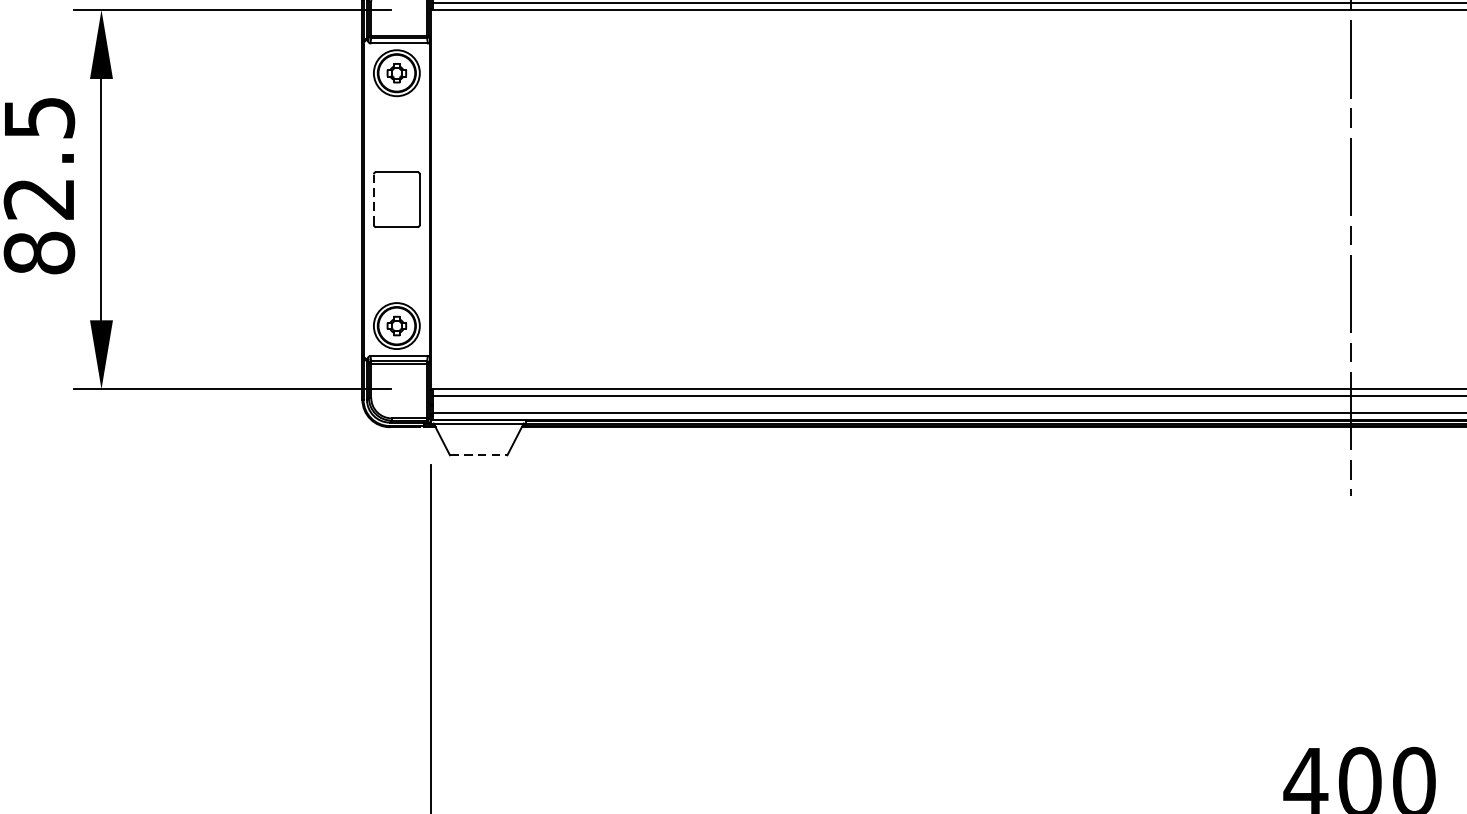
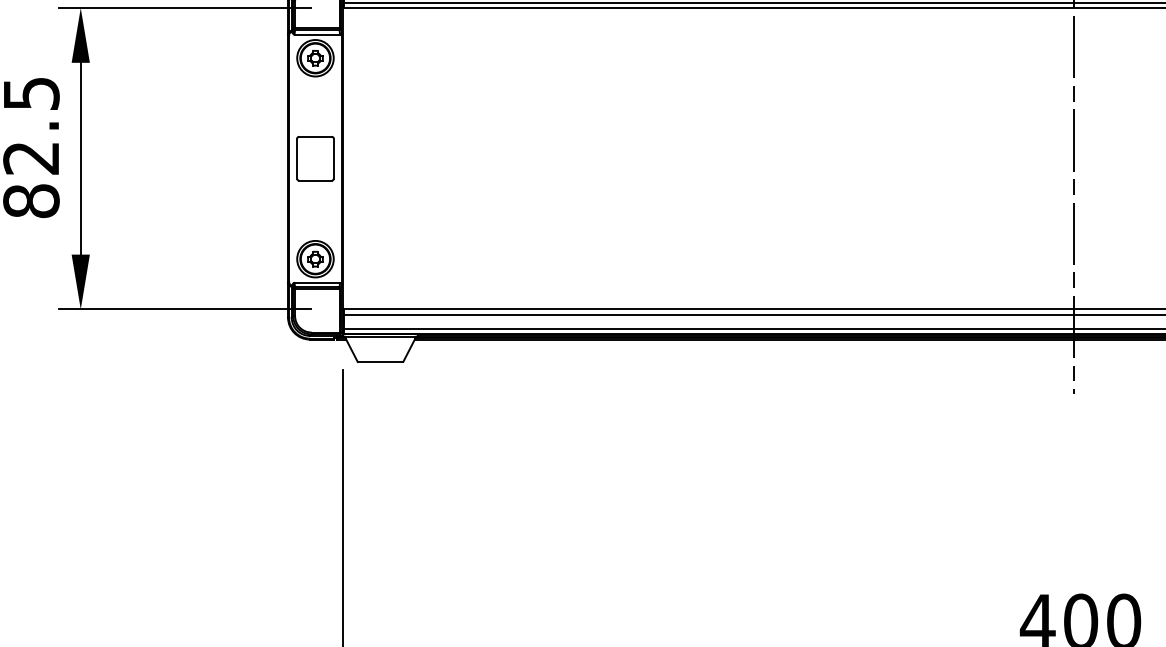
line: (374, 199) -> (297, 158), dashed -> solid
line: (478, 454) -> (380, 361), dashed -> solid

